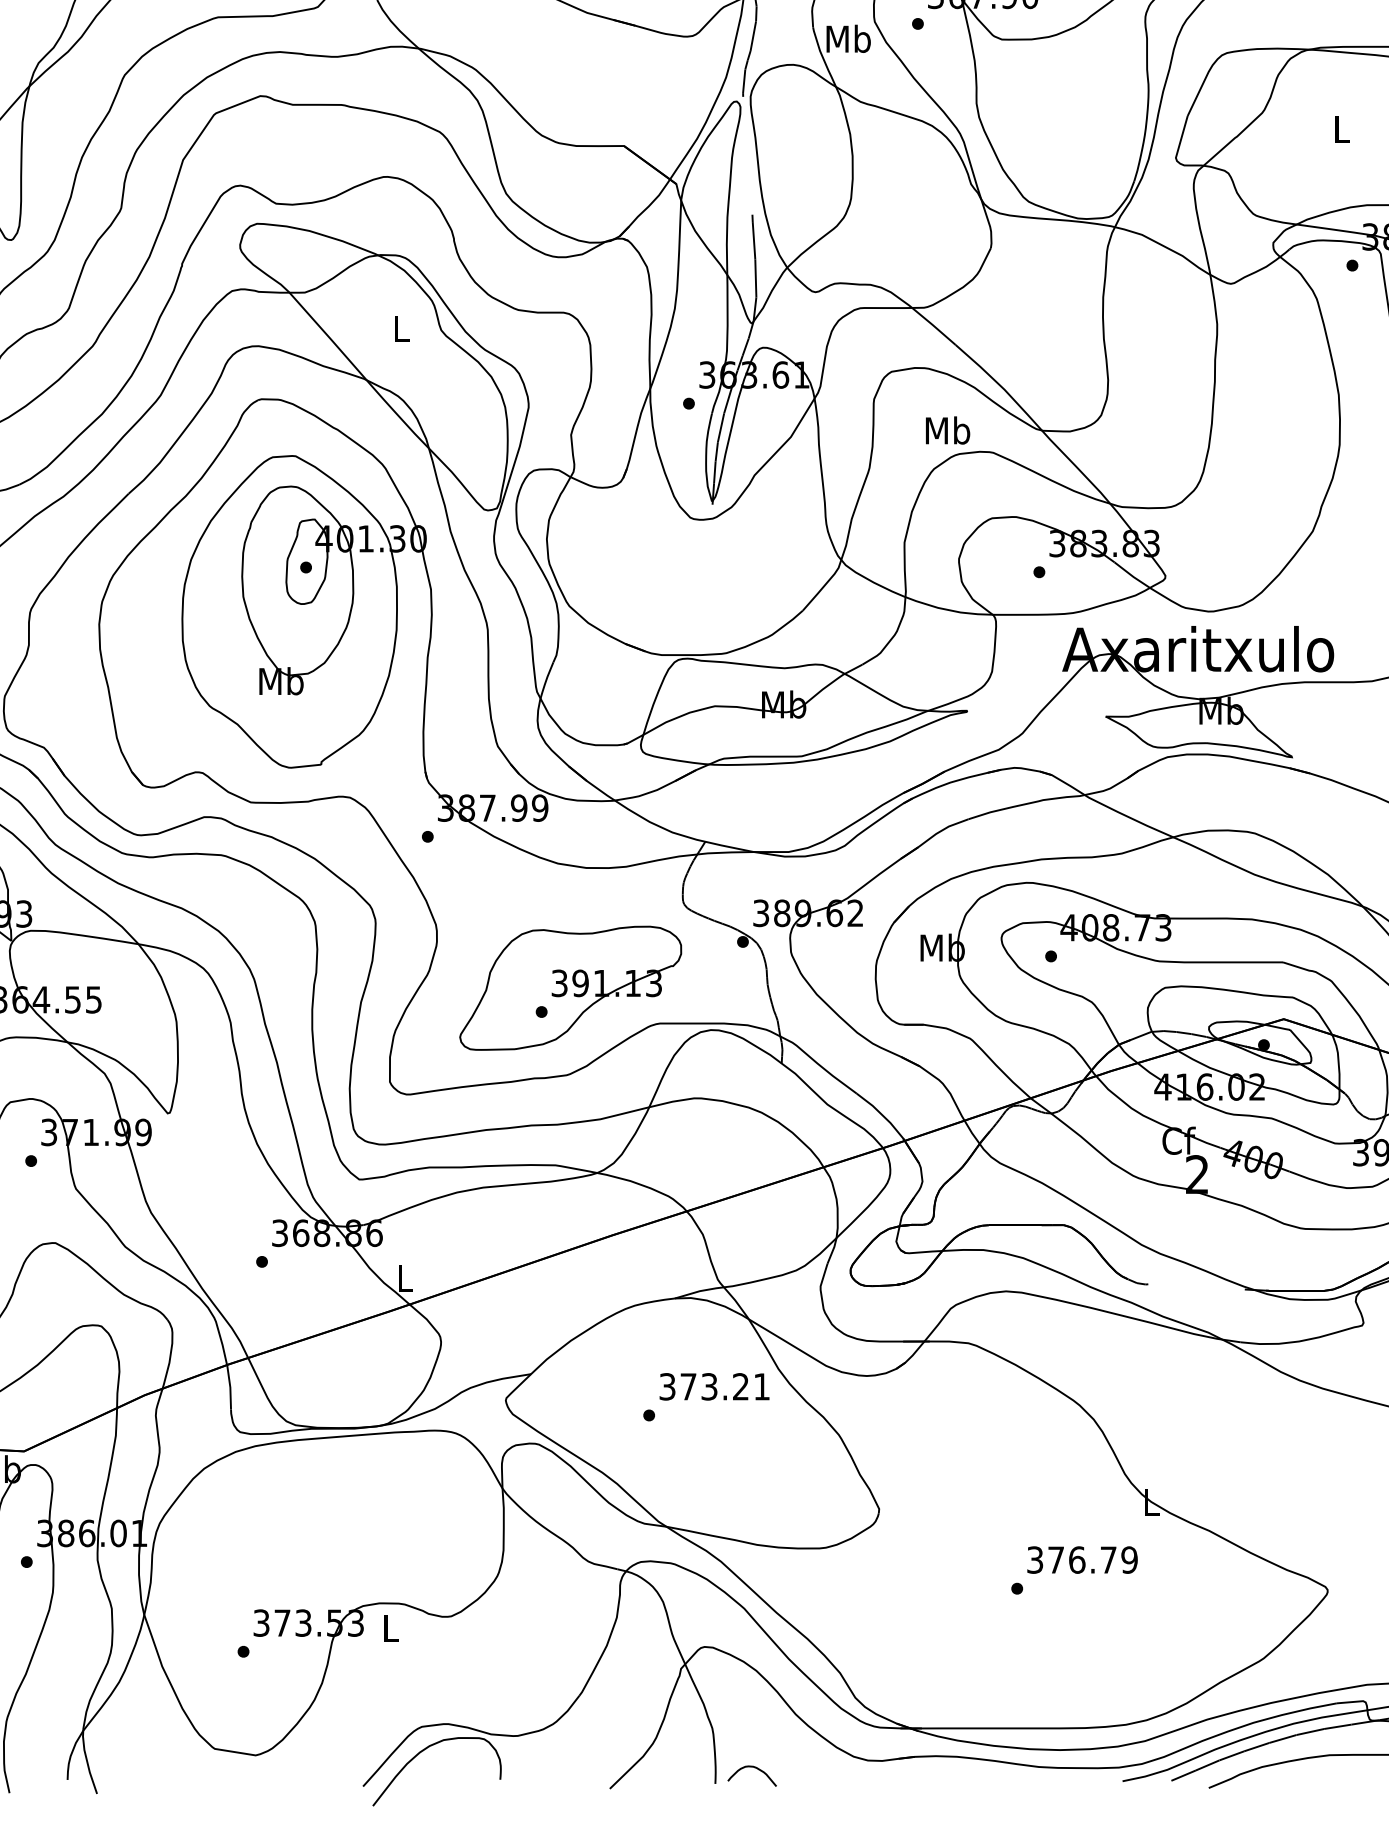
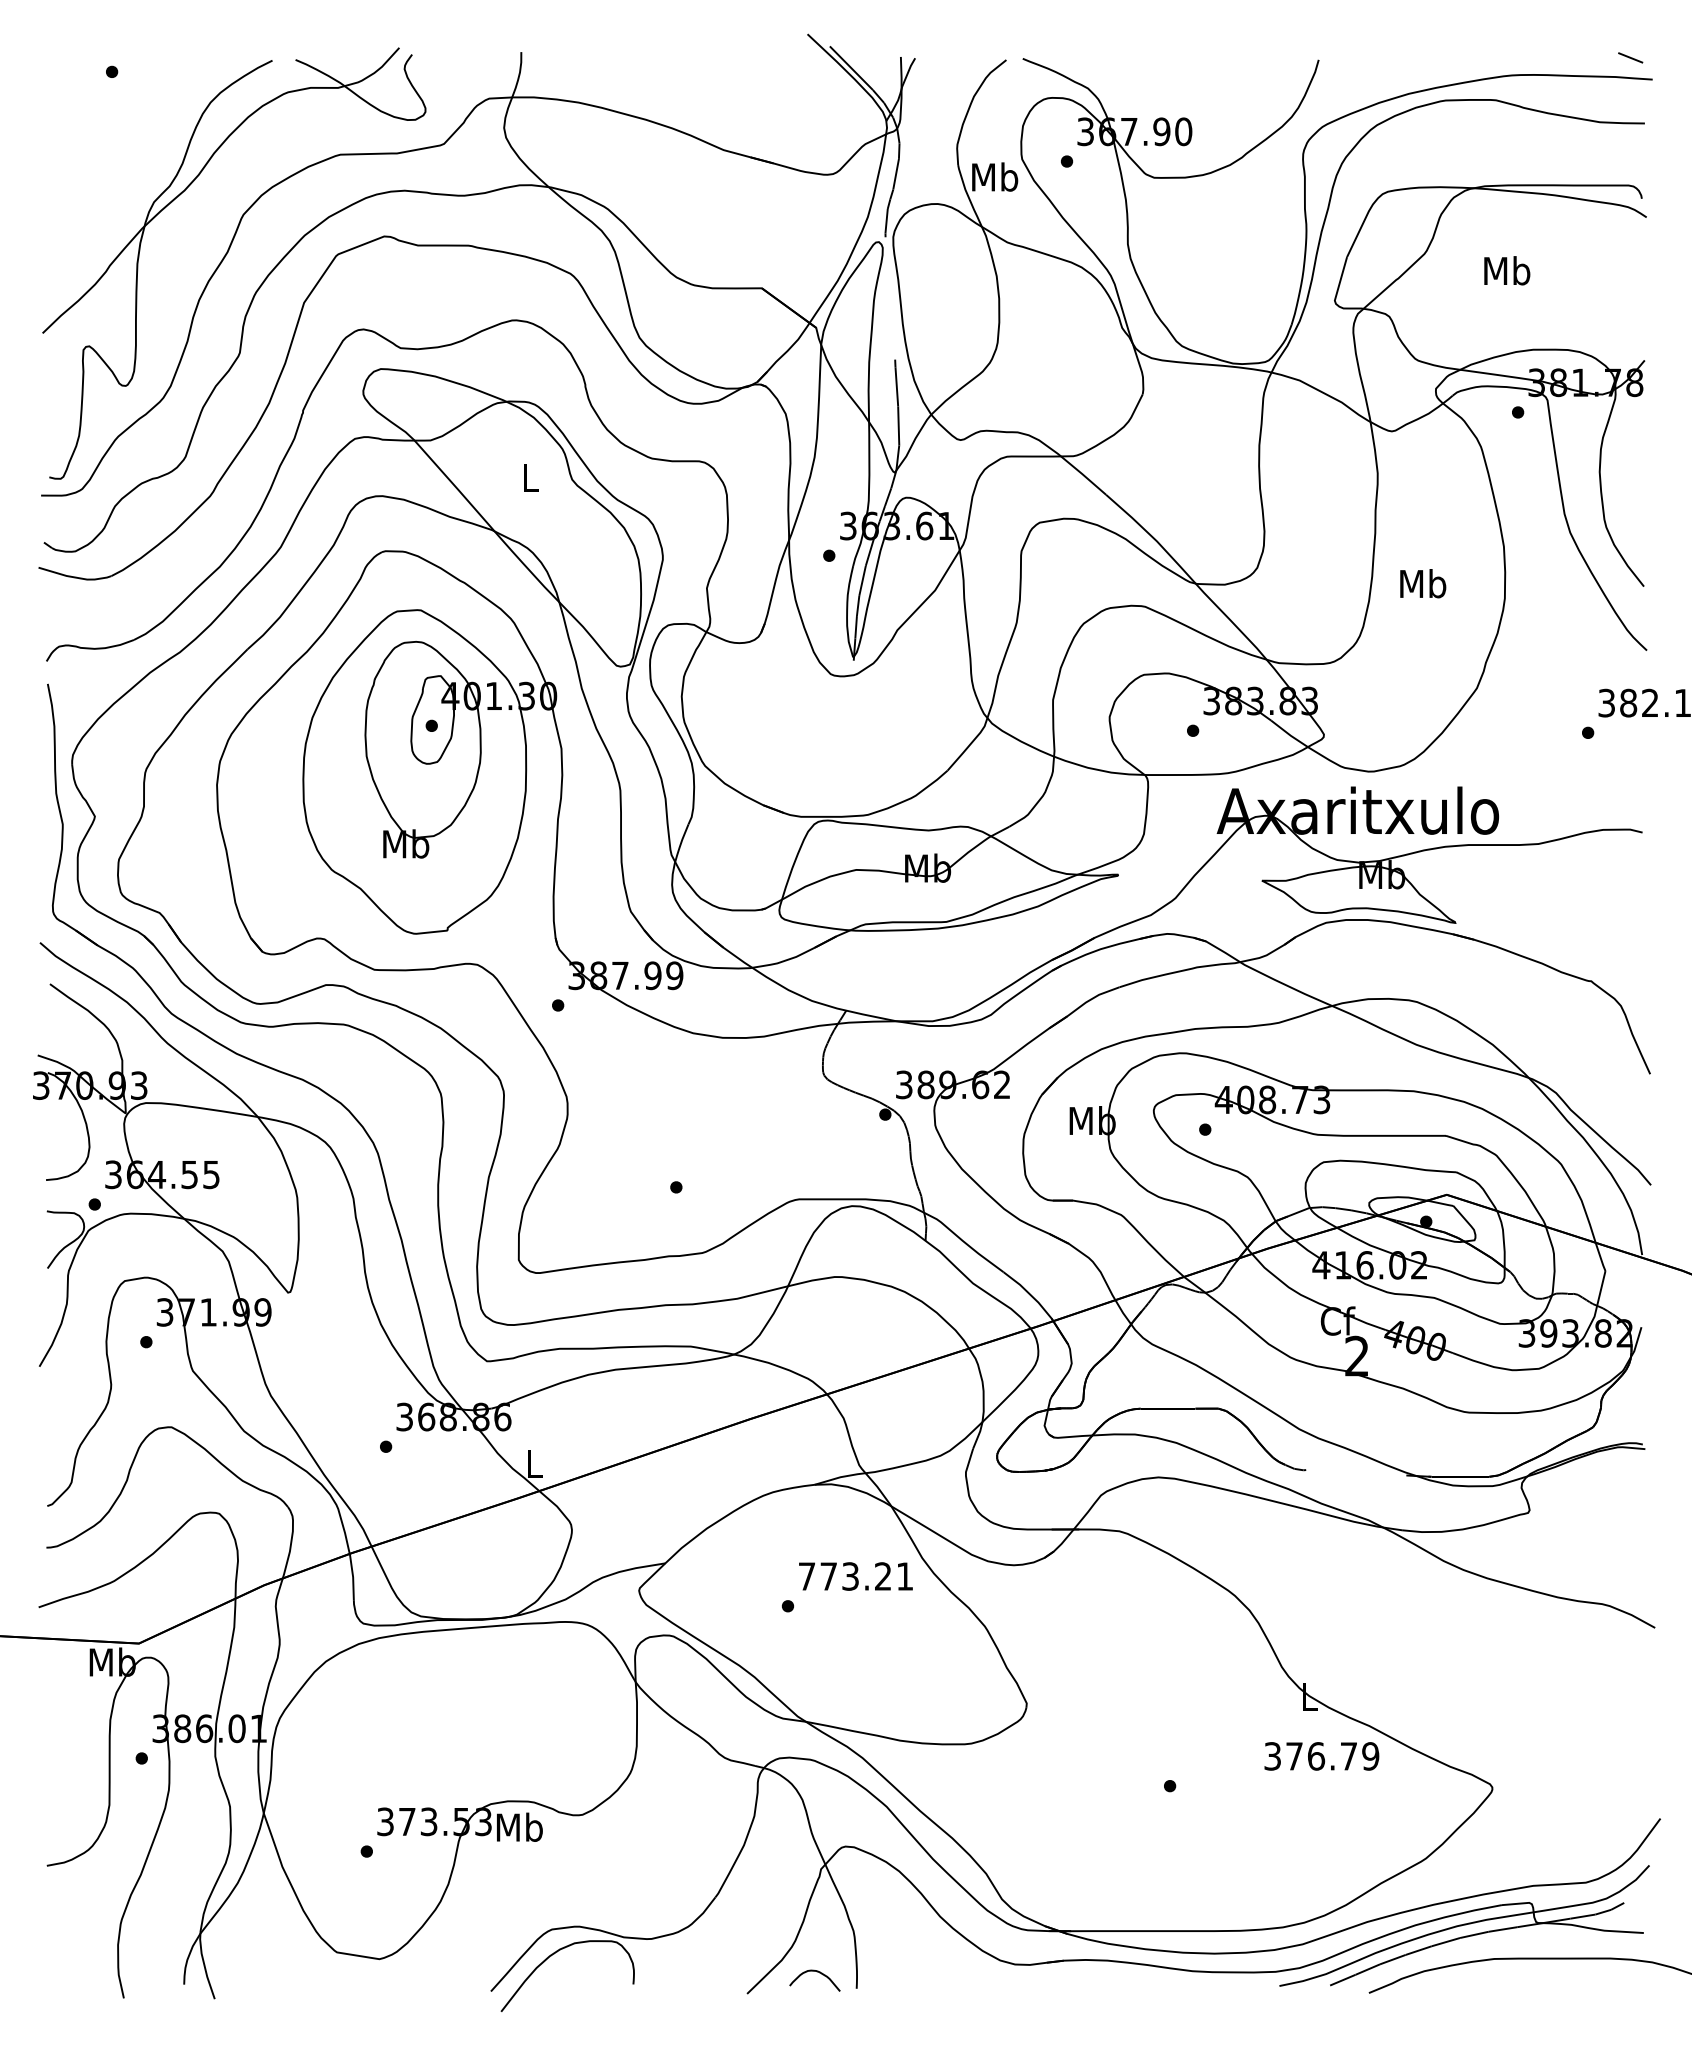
text: (1342, 128) -> (1507, 270), L -> Mb
text: (948, 430) -> (1423, 583), moved
part: (570, 988) -> (706, 1162), removed
text: (667, 1386) -> (806, 1576), 373.21 -> 773.21
text: (1082, 1560) -> (1321, 1756), moved
text: (390, 1627) -> (519, 1826), L -> Mb
curve: (754, 1768) -> (817, 1972), moved

